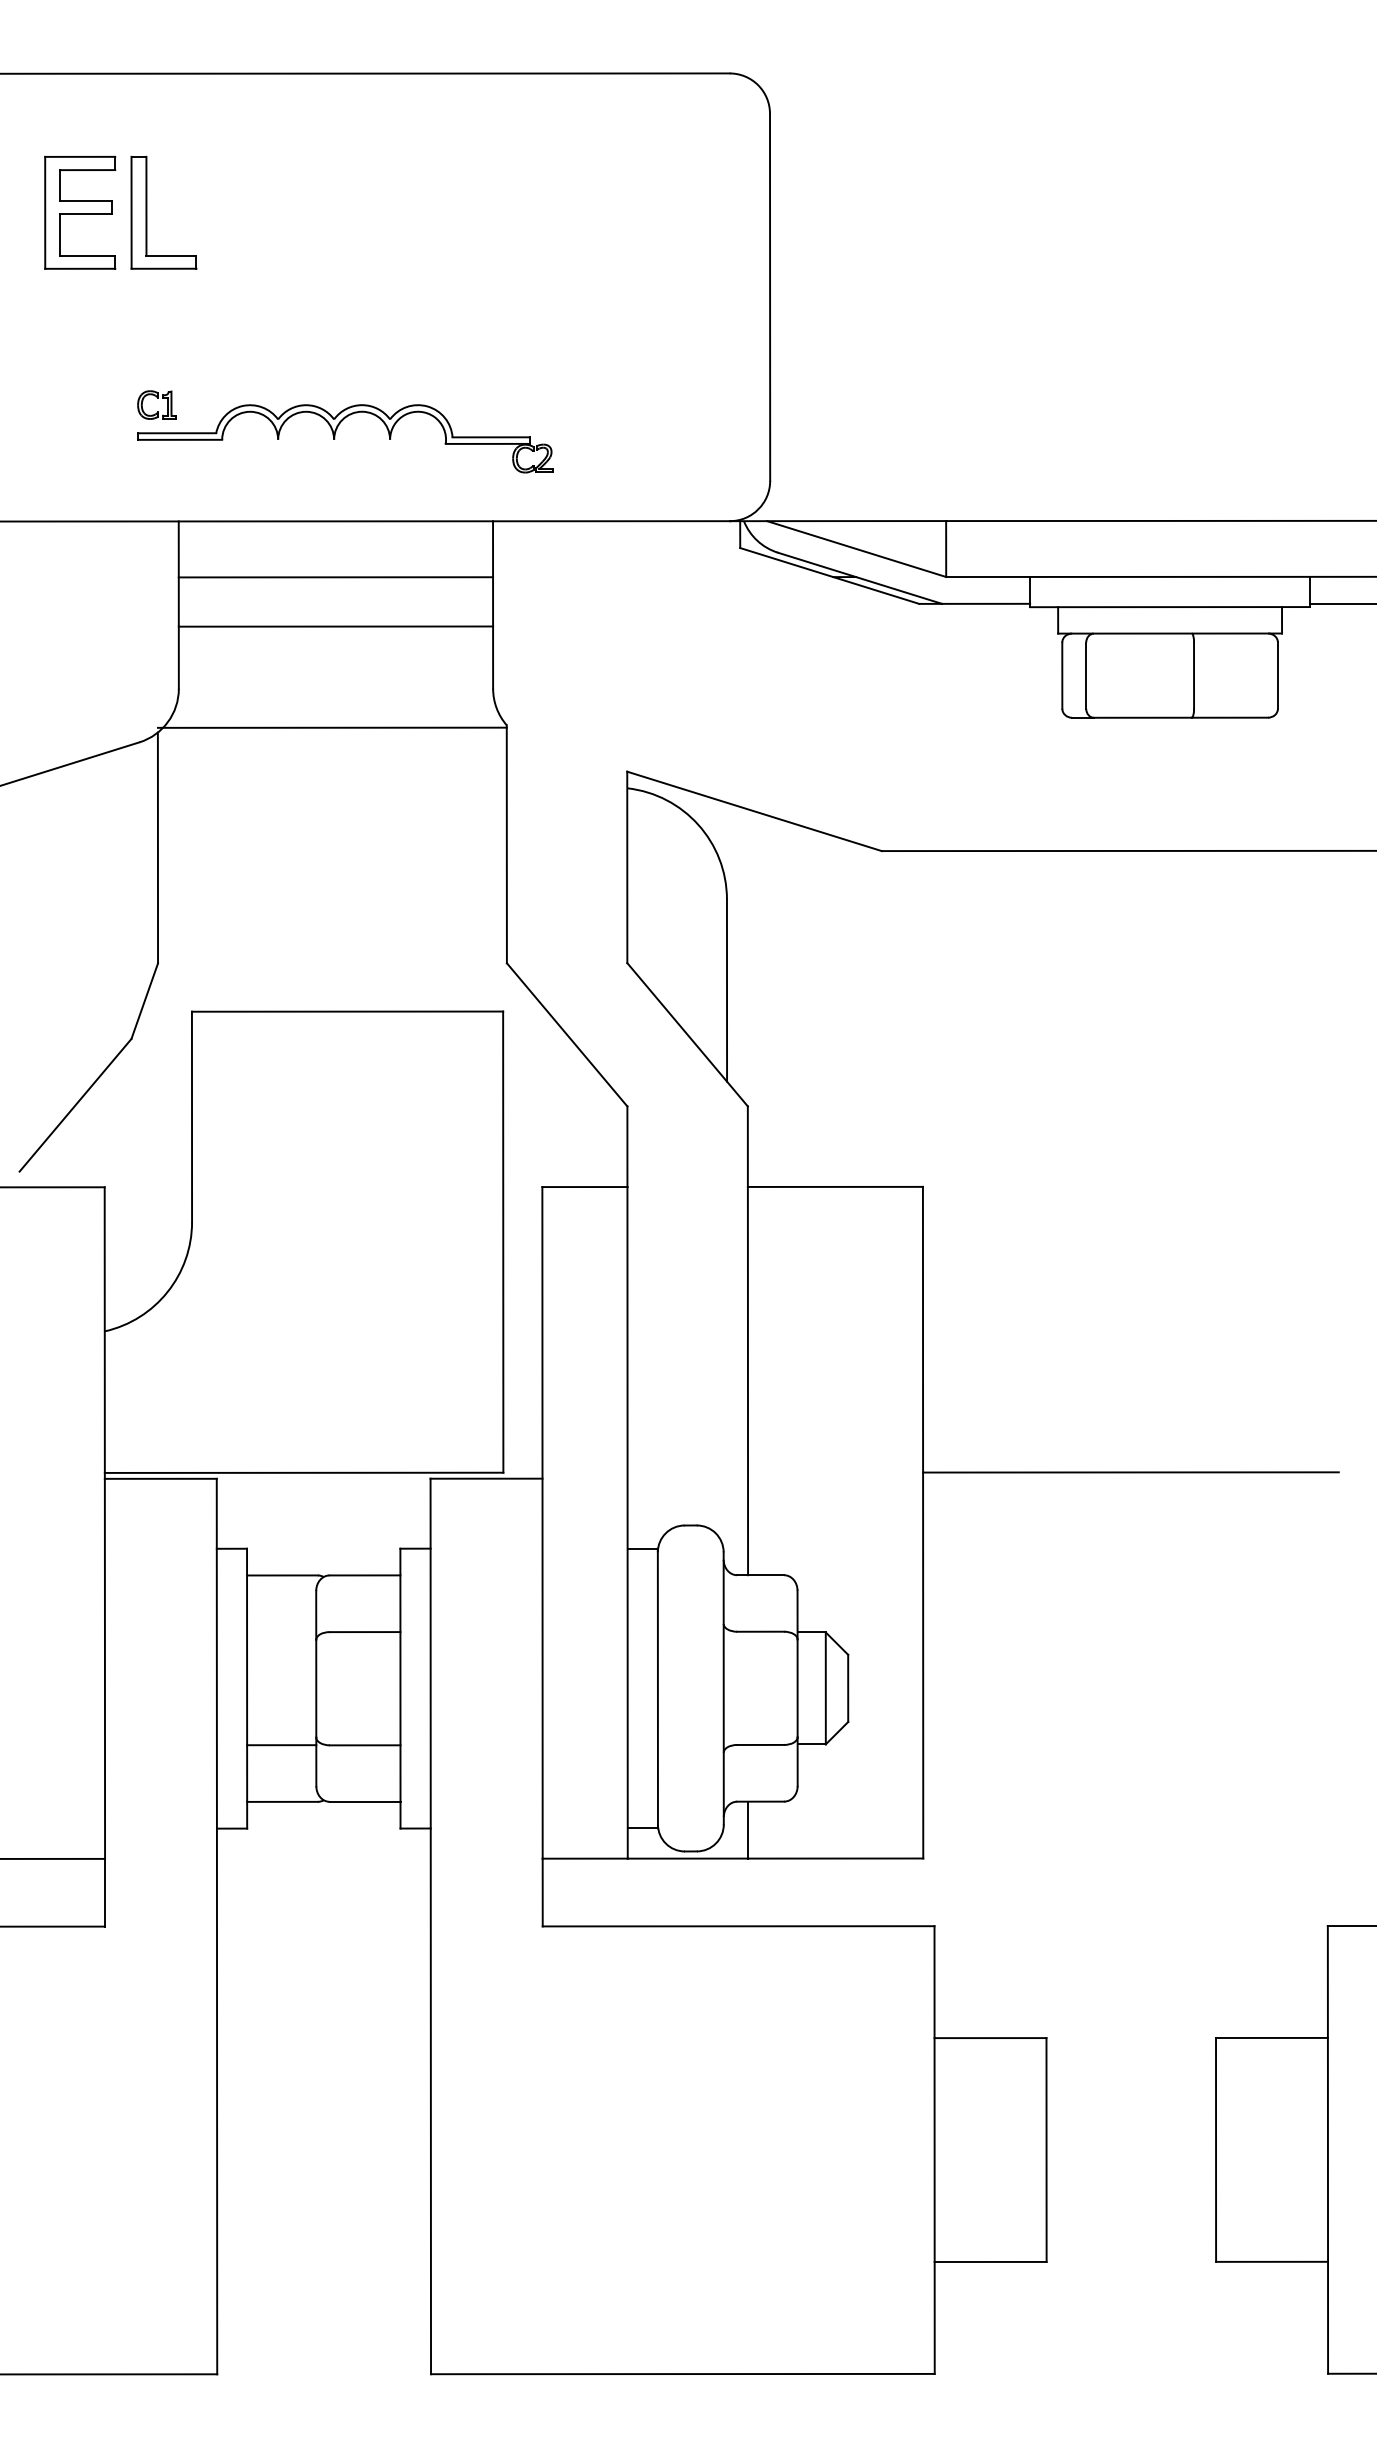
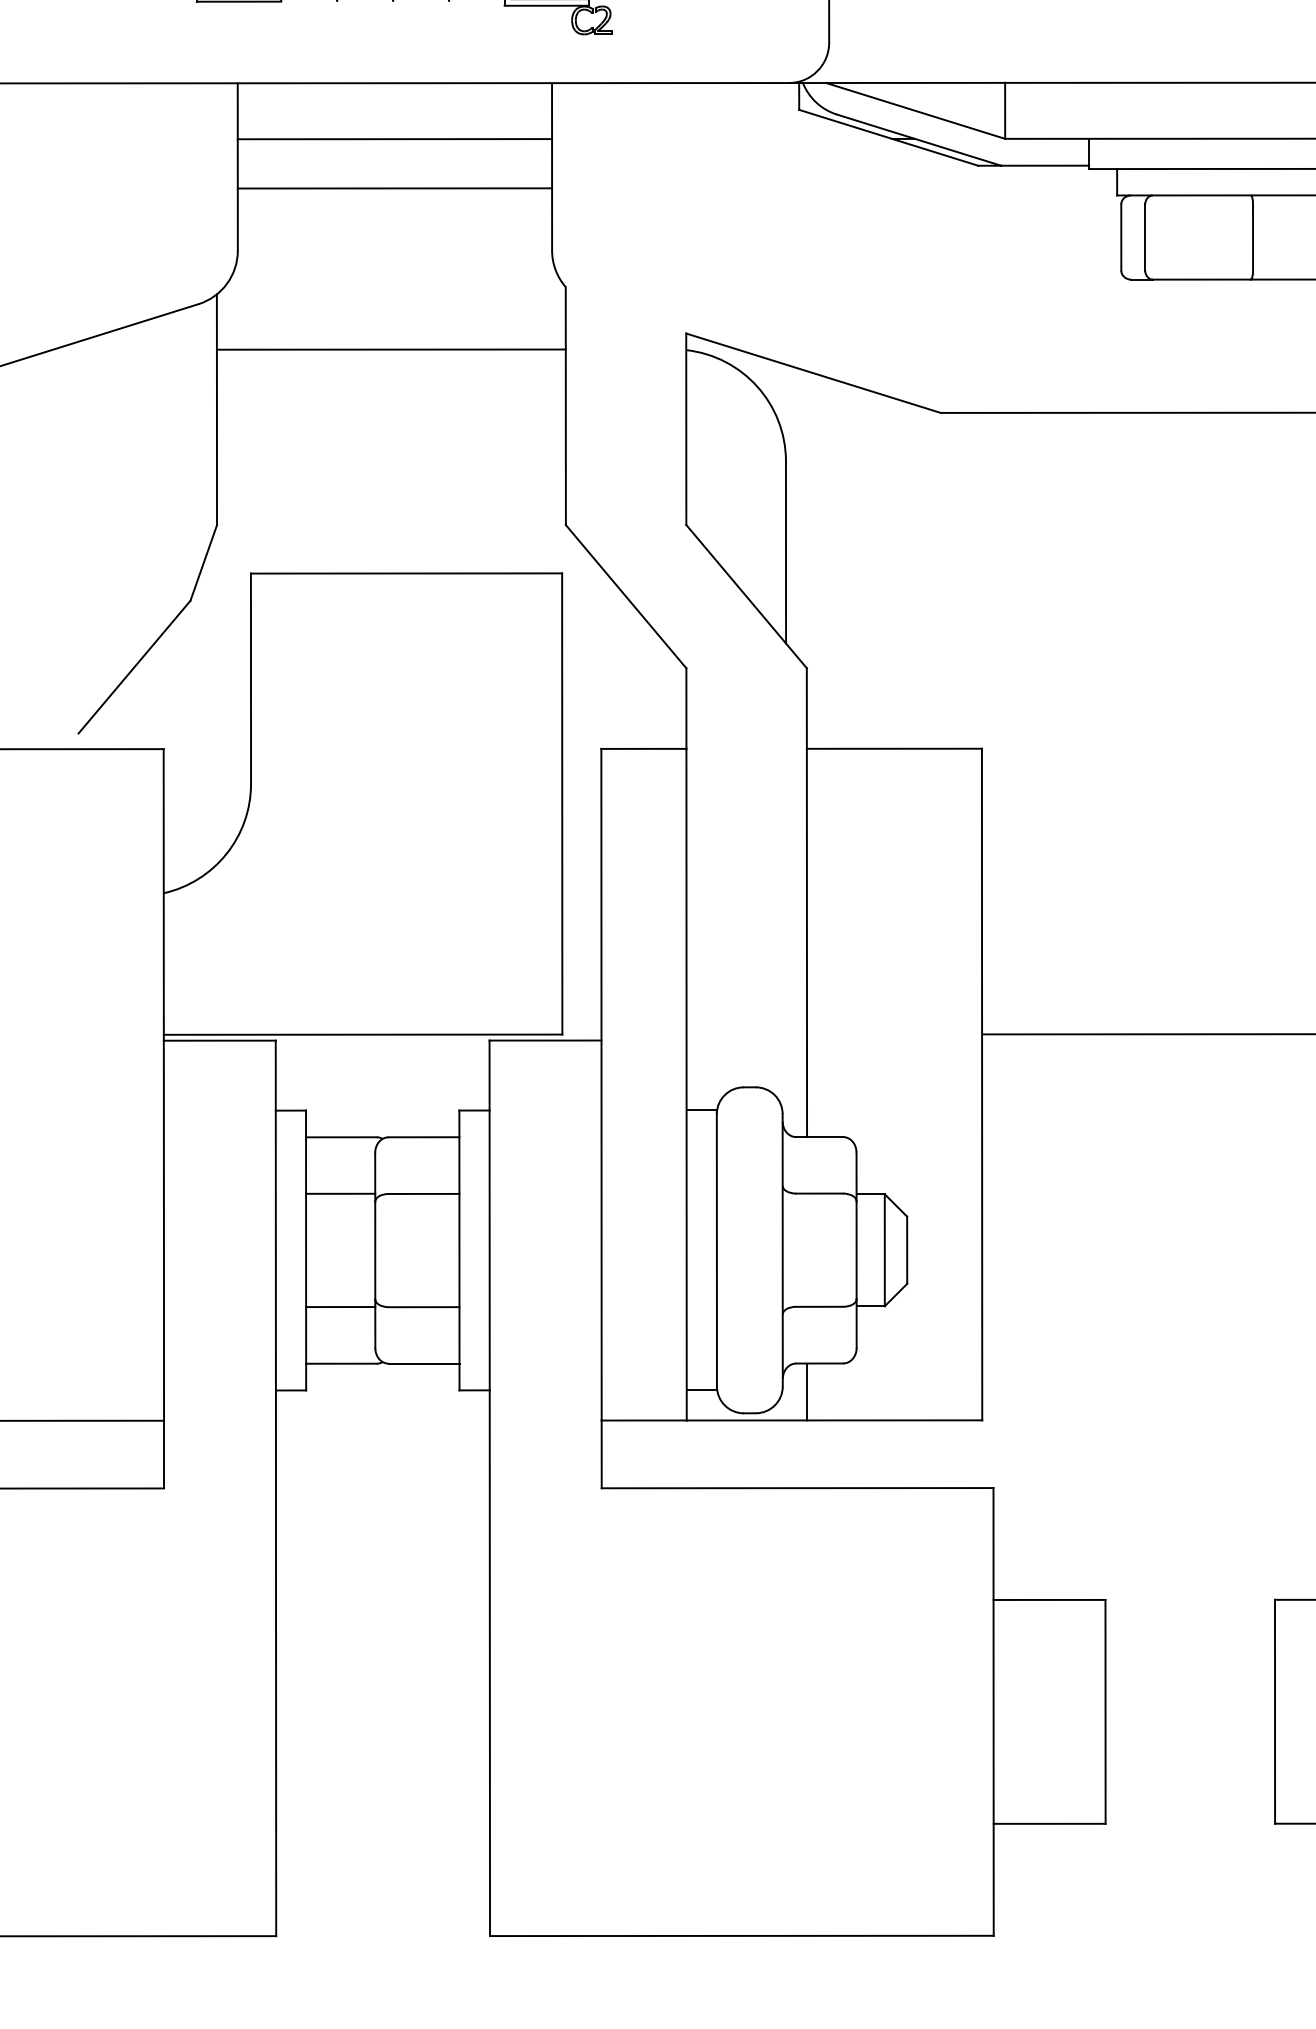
line: (331, 727) -> (390, 349), moved
line: (281, 1631) -> (340, 1193), added

